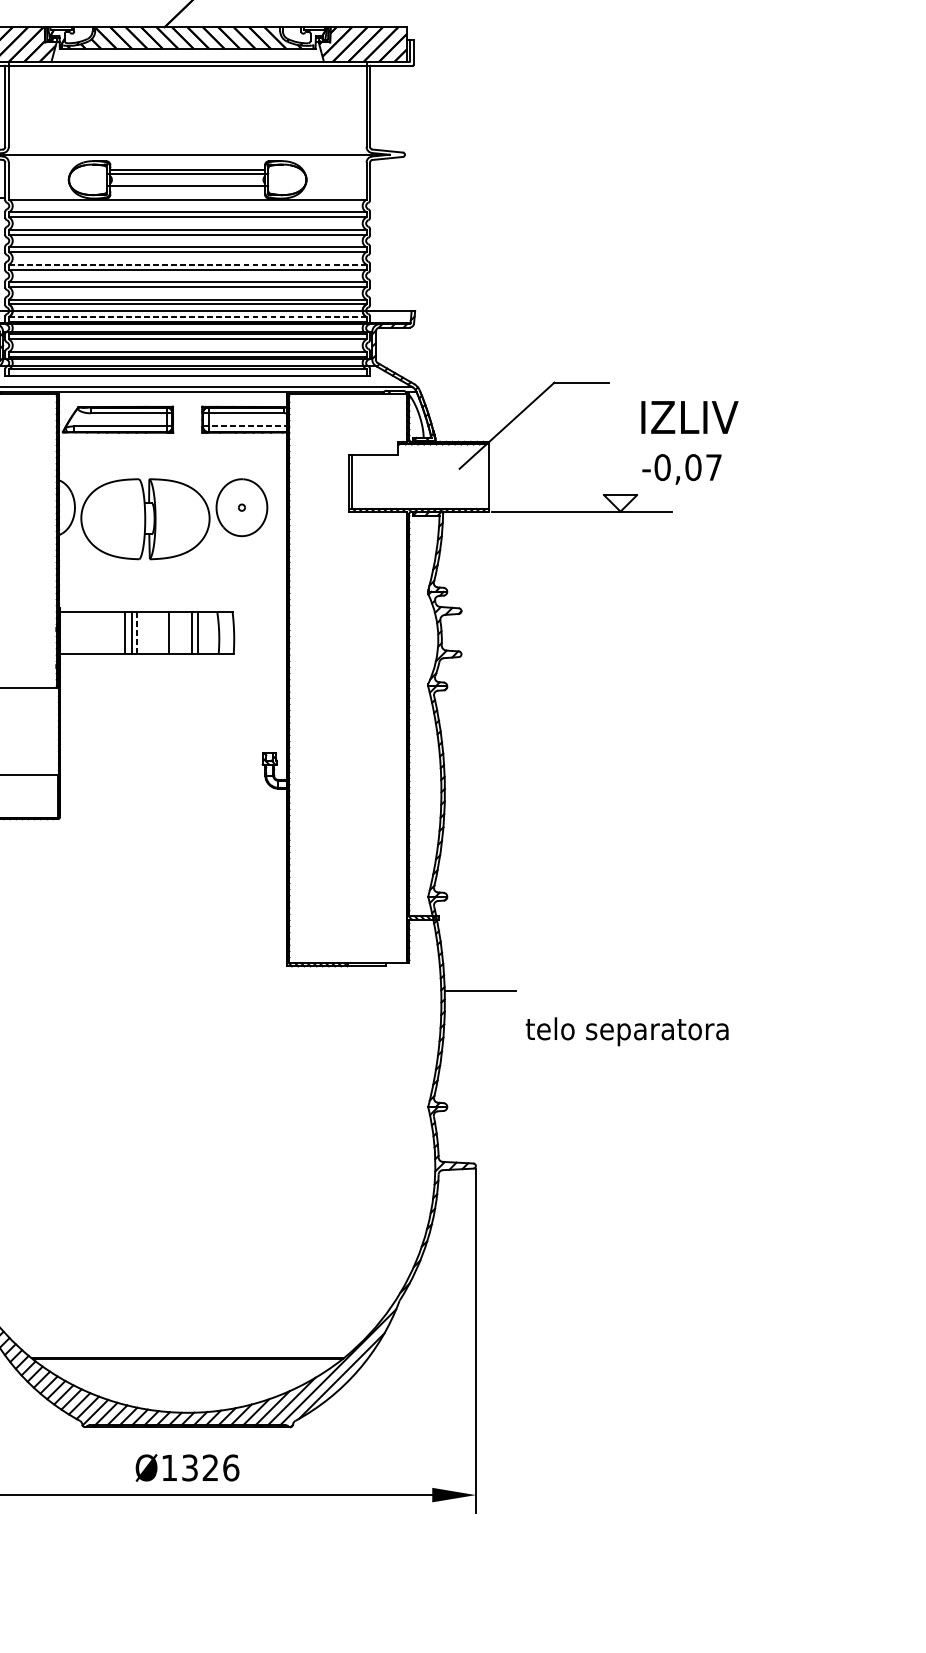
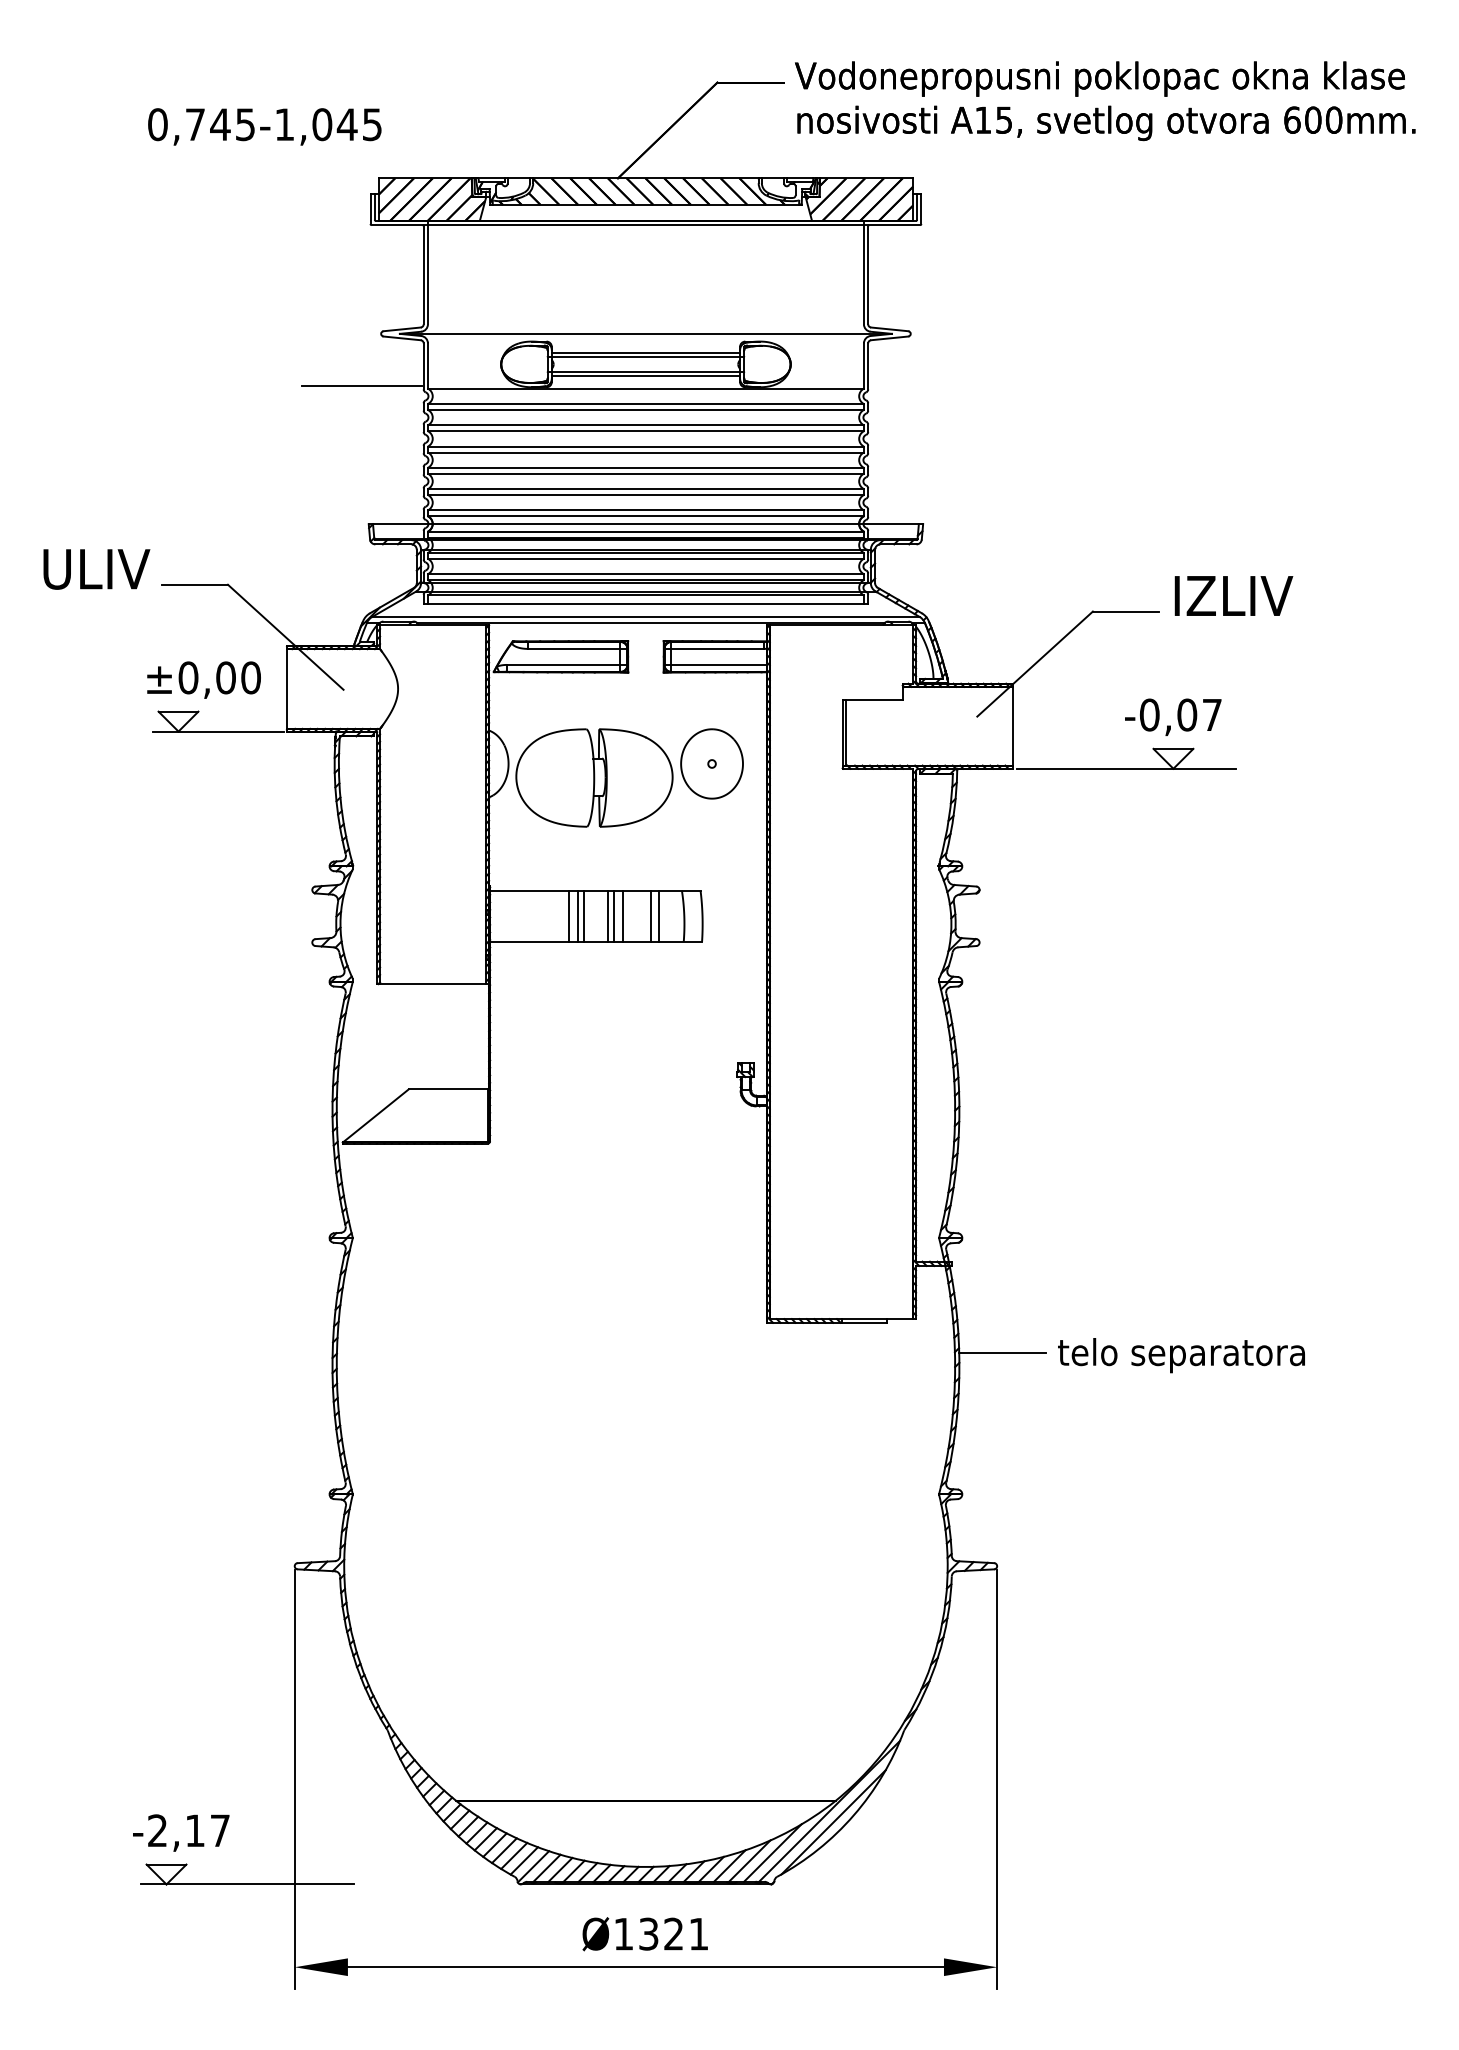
line: (187, 188) -> (645, 375), added
line: (187, 264) -> (645, 467), dashed -> solid
line: (187, 316) -> (645, 531), dashed -> solid
text: (689, 417) -> (1233, 595), moved
line: (245, 426) -> (716, 664), dashed -> solid
text: (682, 468) -> (1173, 716), moved
line: (137, 632) -> (584, 916), dashed -> solid
line: (156, 632) -> (607, 915), added
line: (161, 632) -> (614, 915), added
text: (627, 1031) -> (1181, 1355), moved
text: (230, 1467) -> (698, 1933), Ø1326 -> Ø1321

